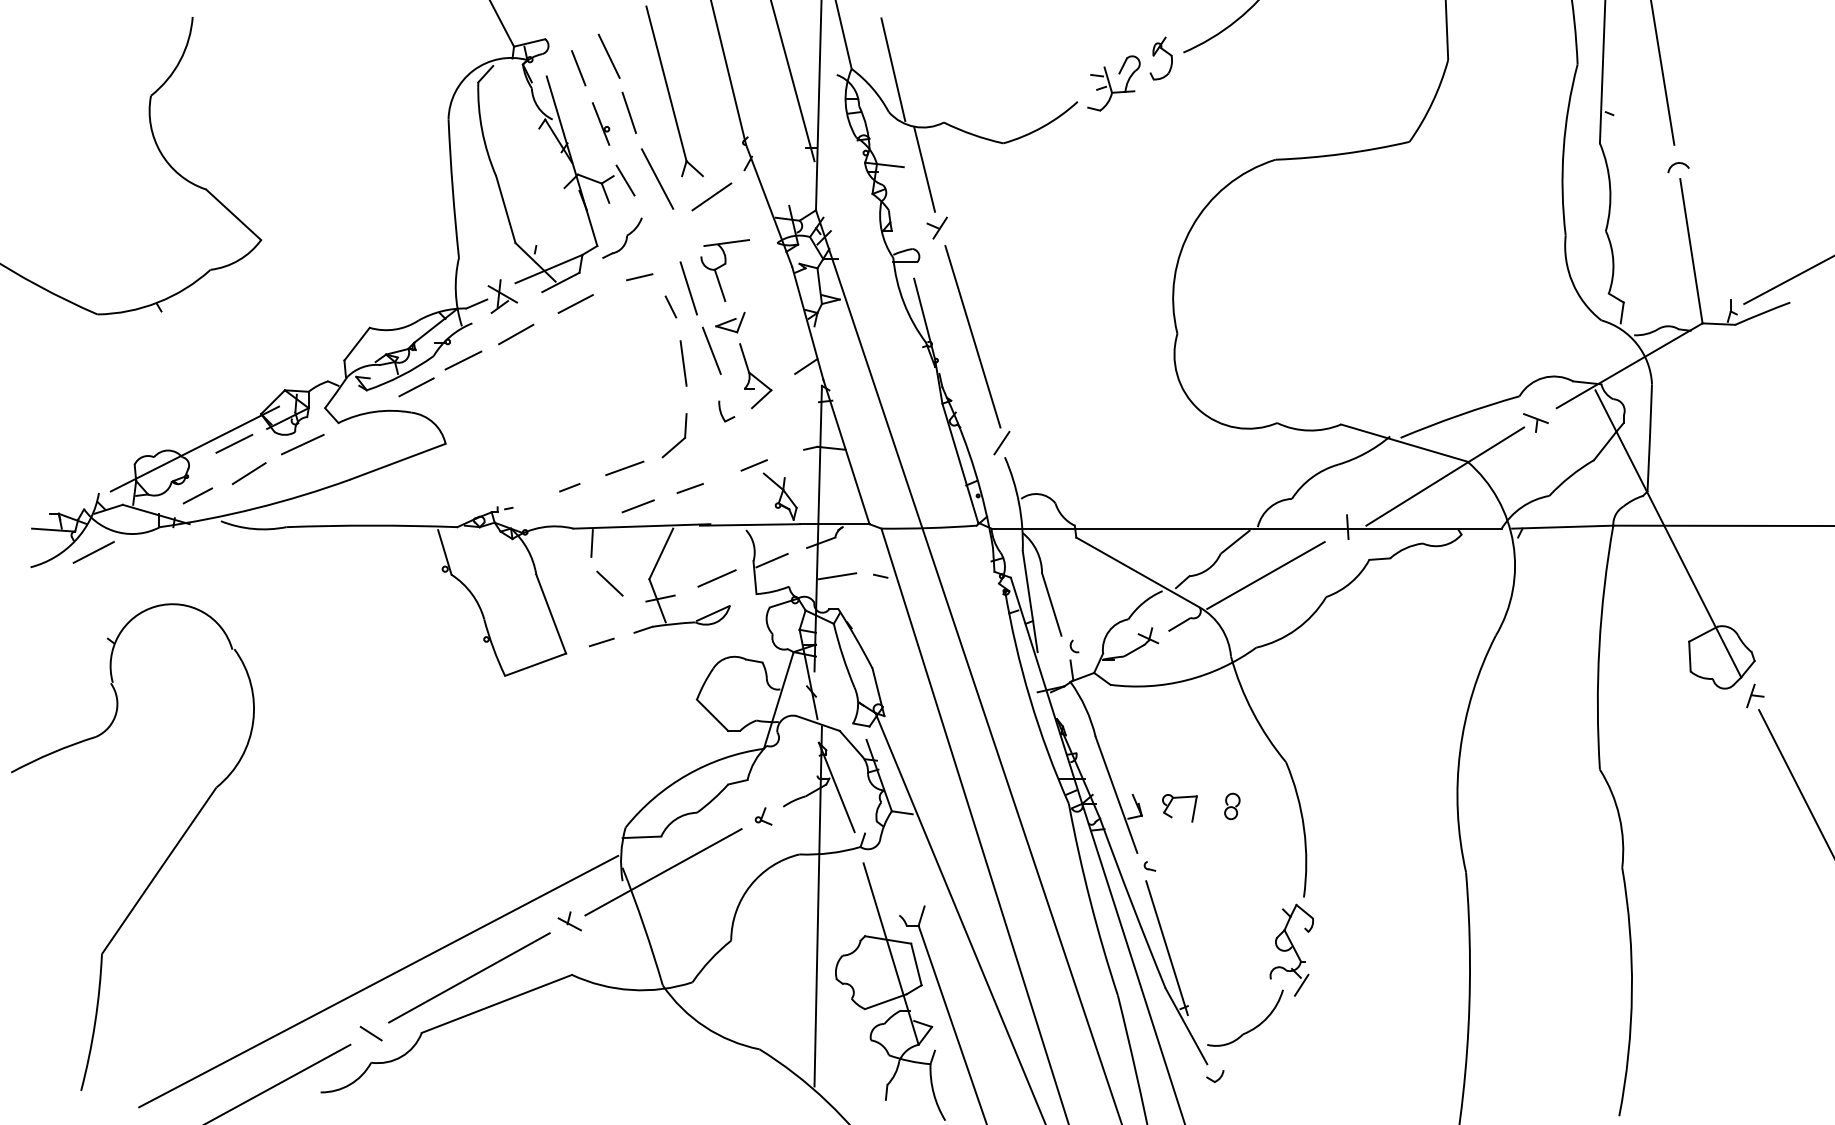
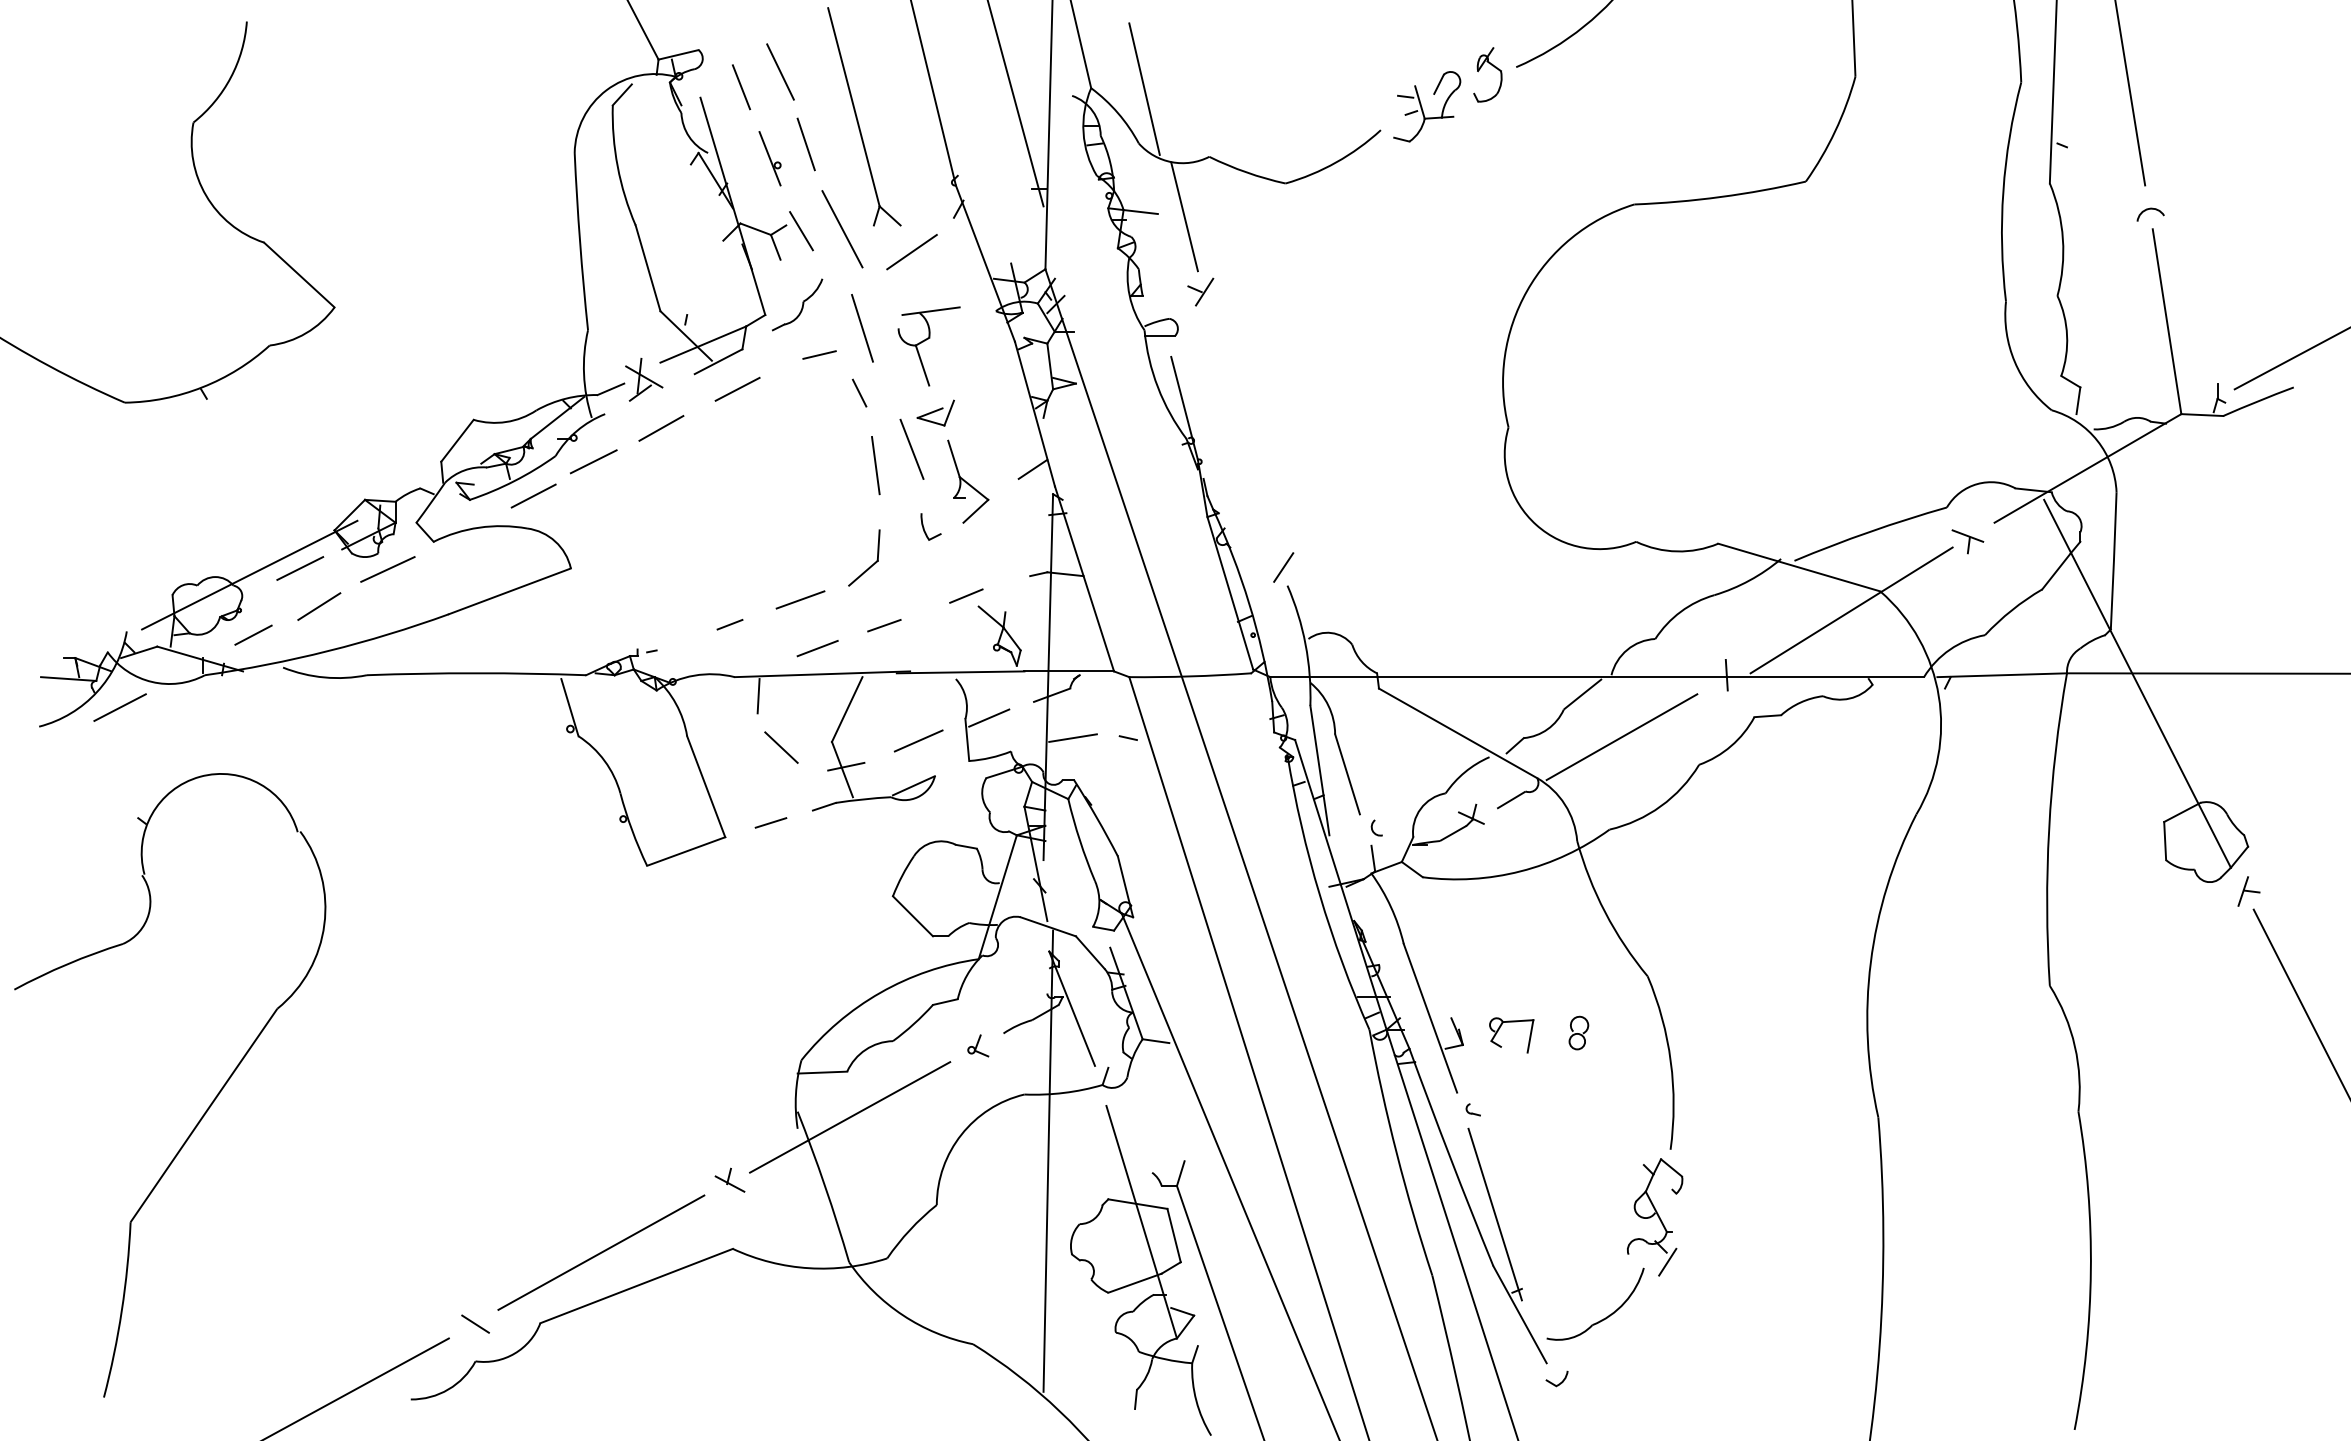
line: (688, 288) -> (862, 328), moved
line: (972, 336) -> (1246, 431), removed
line: (378, 981) -> (484, 1257), removed

